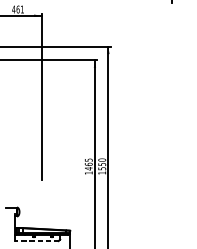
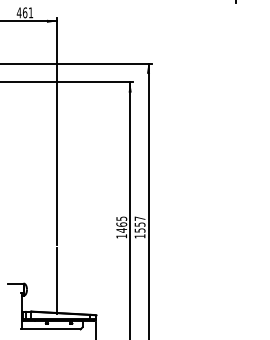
text: (101, 159) -> (139, 218), 1550 -> 1557
line: (41, 206) -> (57, 281), added
line: (37, 241) -> (51, 329), dashed -> solid

